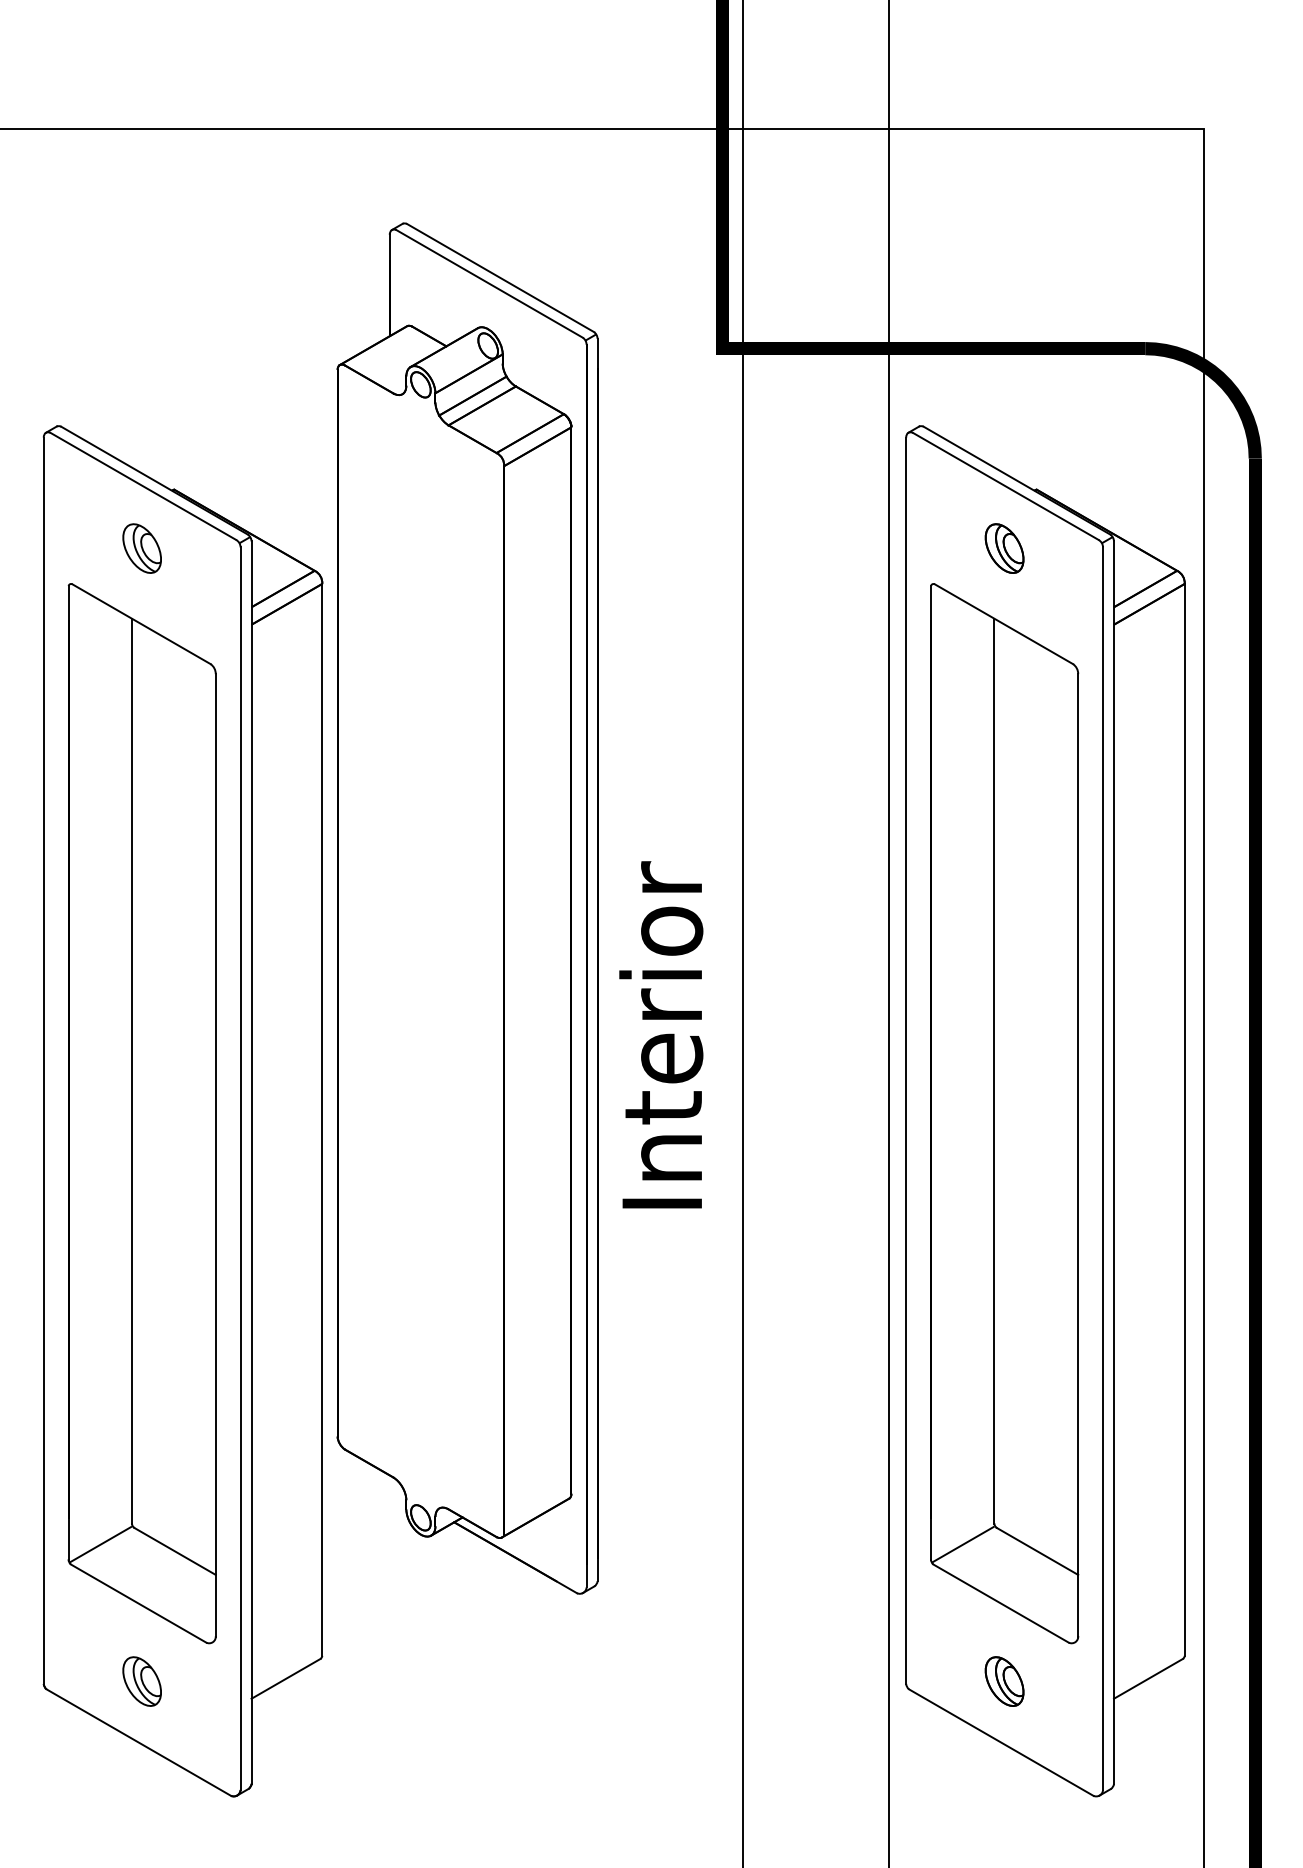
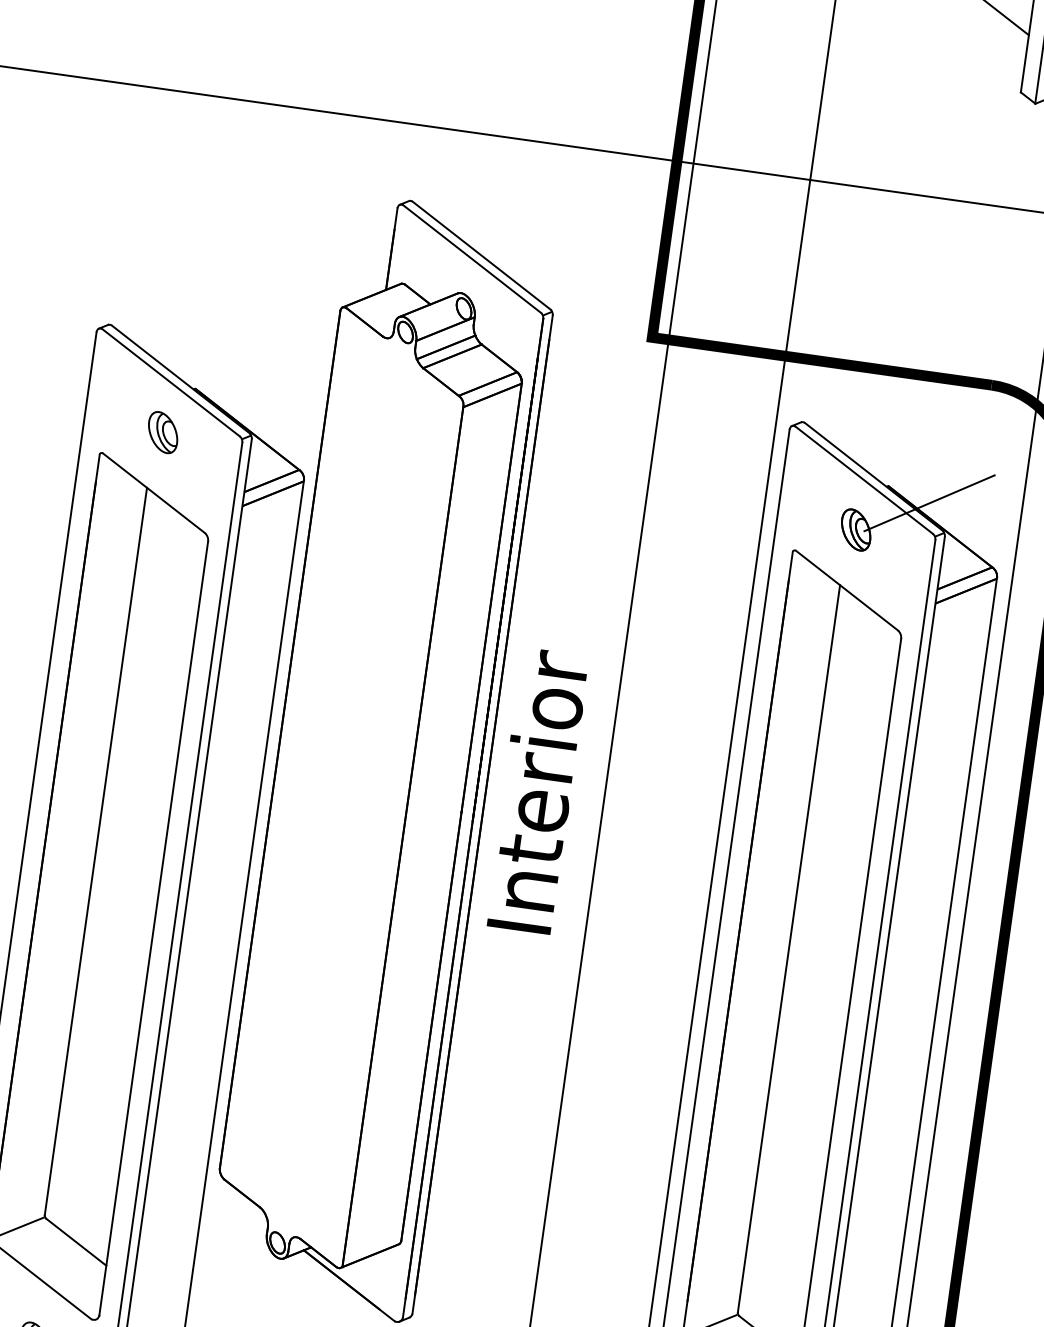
line: (1089, 503) -> (929, 503), added
text: (661, 1034) -> (537, 790), moved

